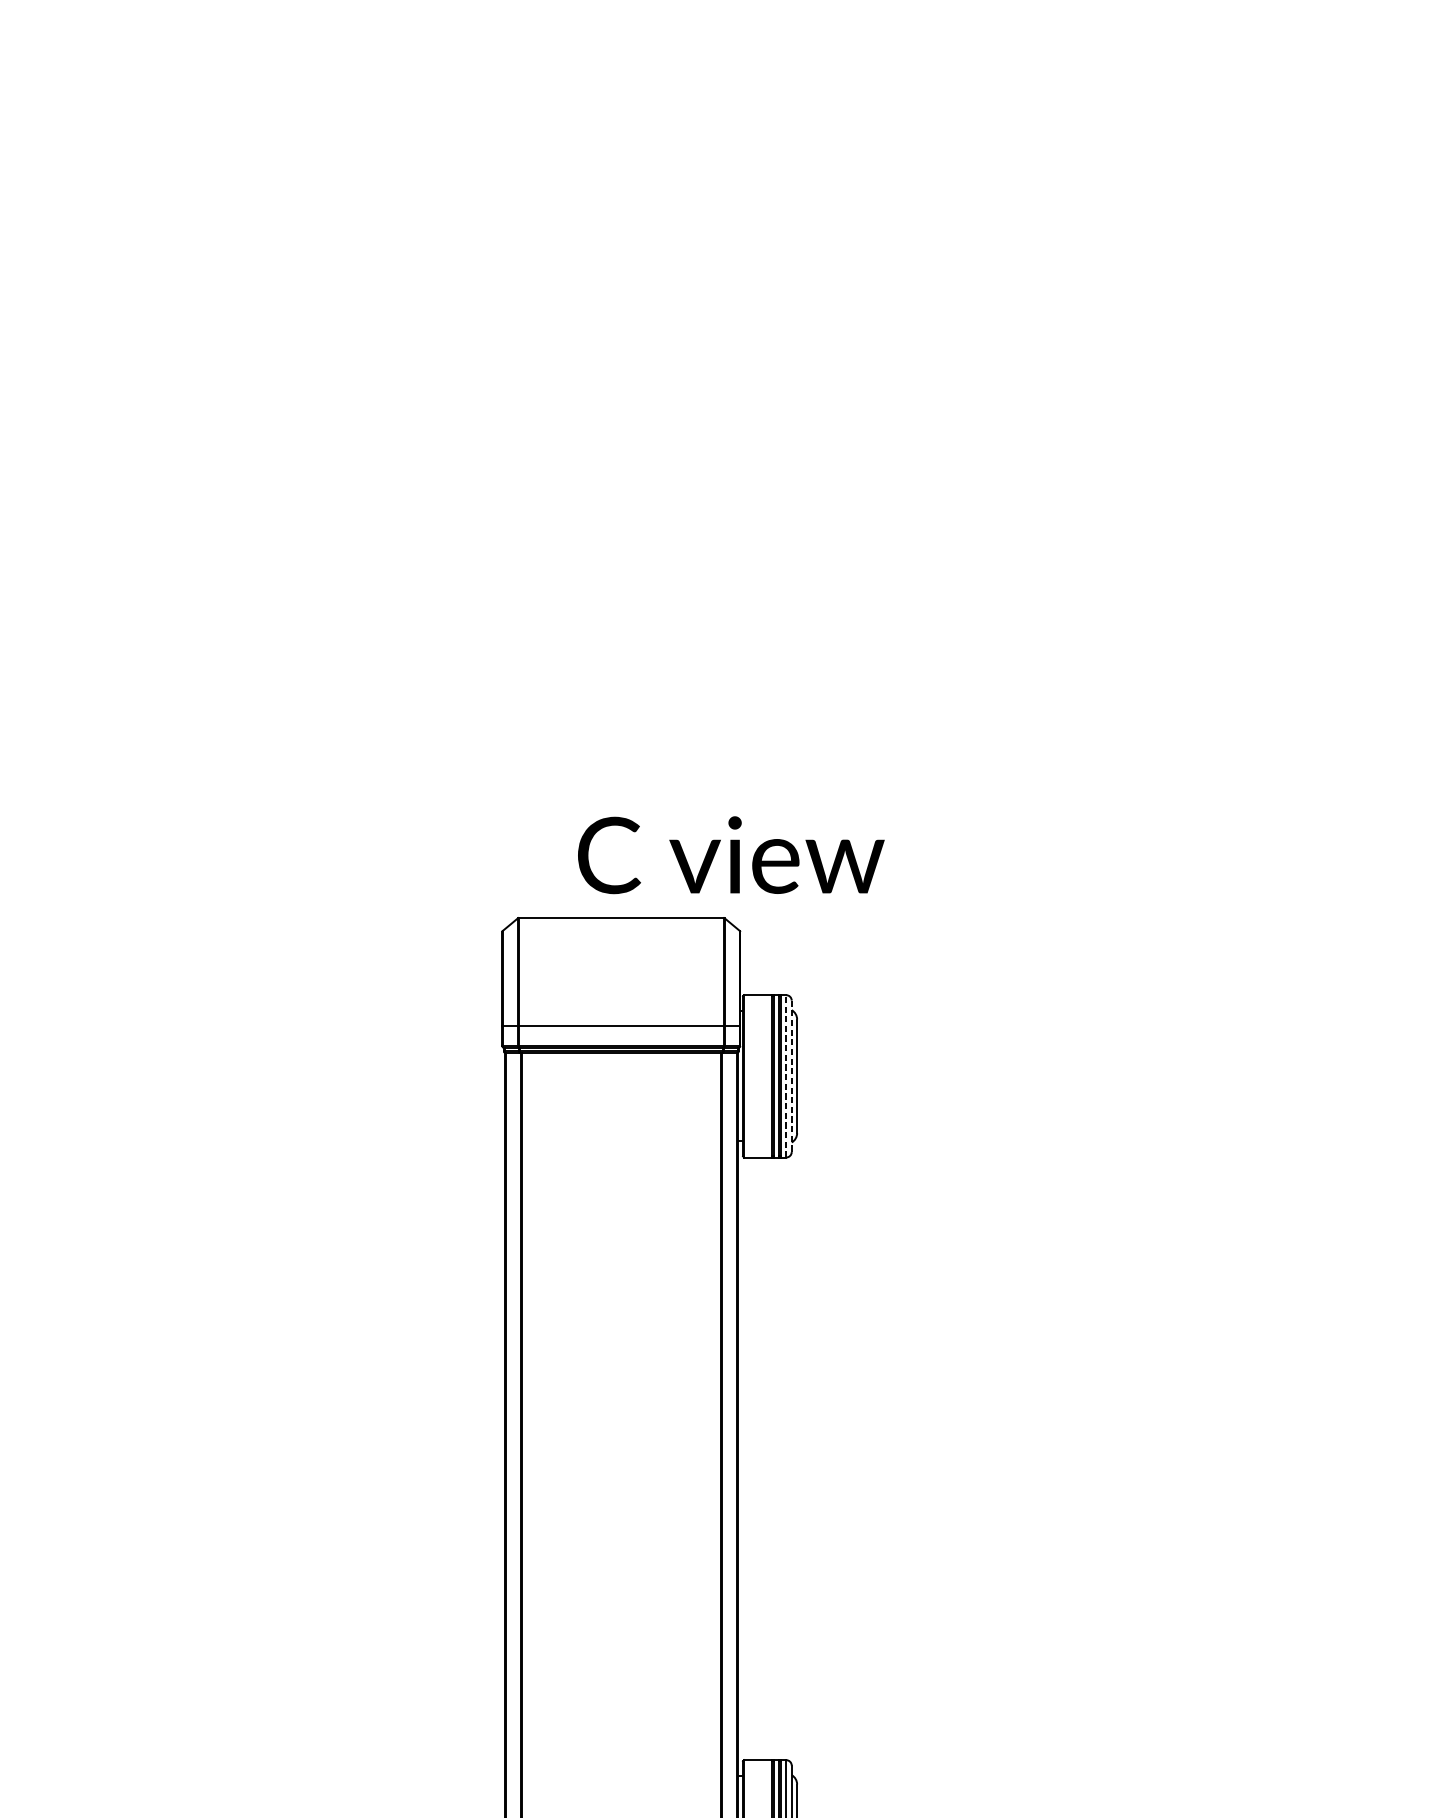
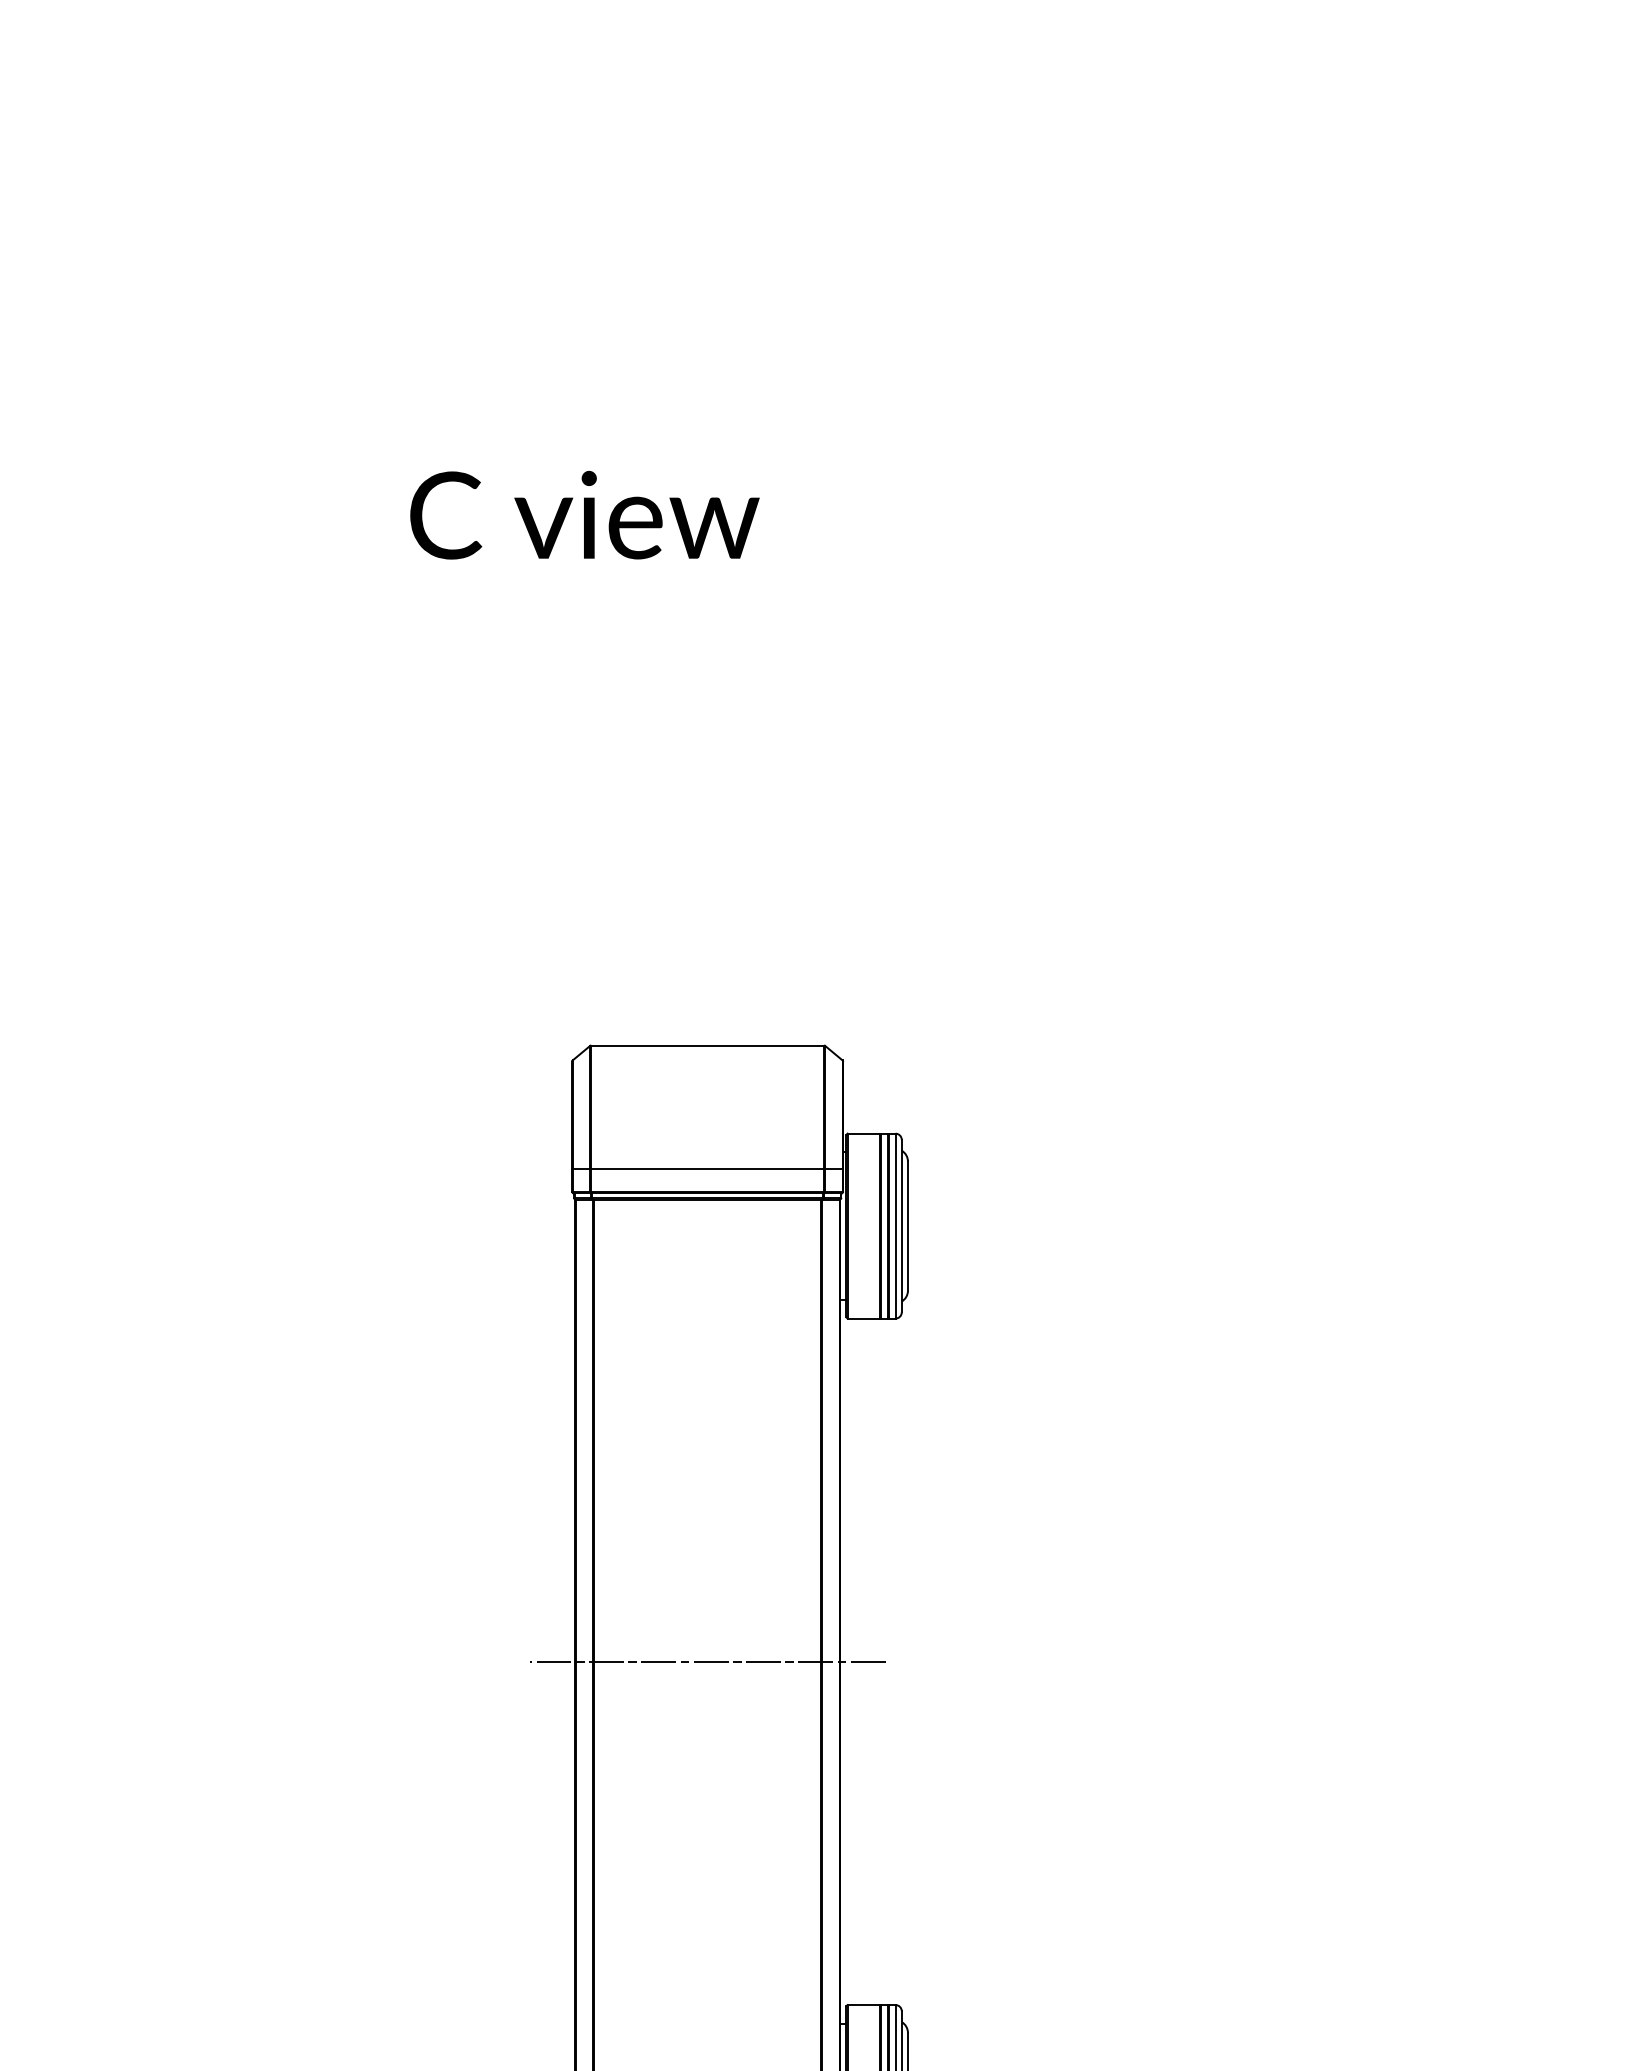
text: (730, 854) -> (584, 514), moved
line: (786, 1075) -> (895, 1225), dashed -> solid
line: (791, 1076) -> (901, 1226), dashed -> solid
line: (621, 1458) -> (707, 1661), added

